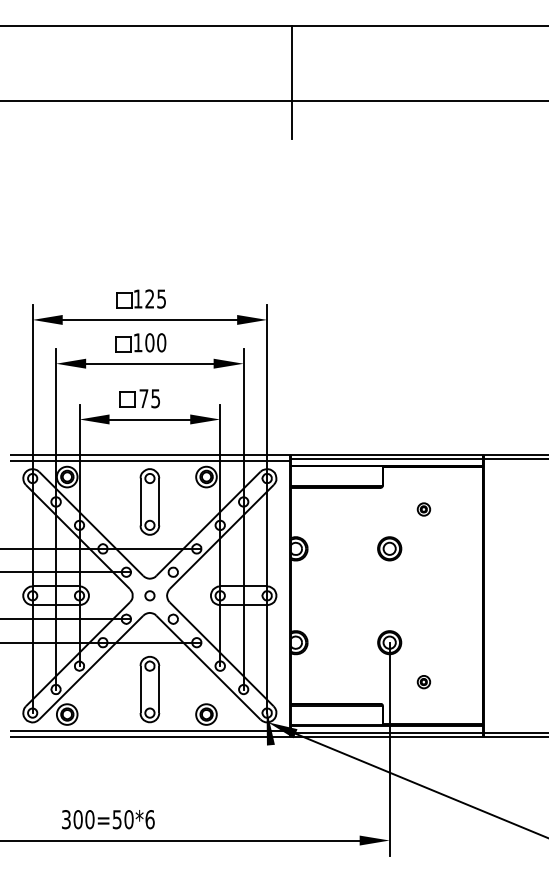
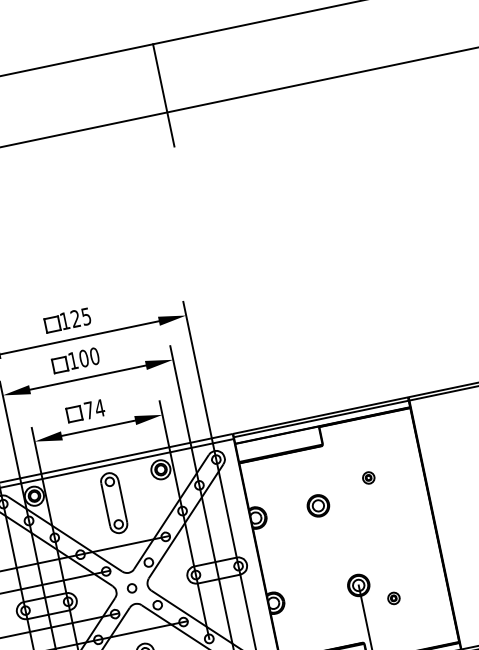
text: (155, 398) -> (99, 408), 75 -> 74
part: (423, 509) -> (368, 478), moved
part: (389, 548) -> (318, 505), moved
part: (423, 682) -> (393, 598), moved

